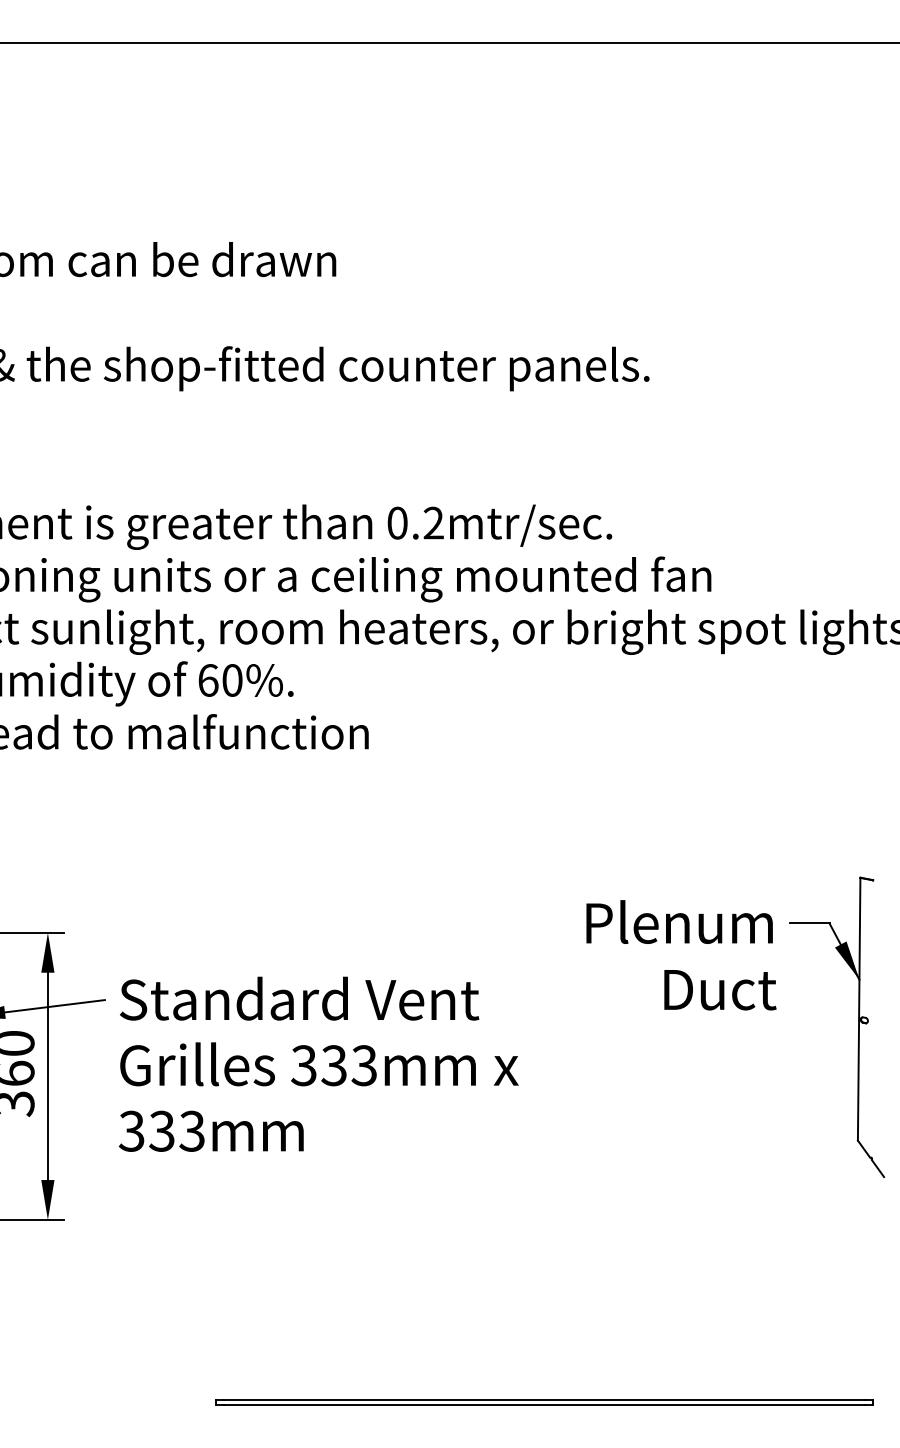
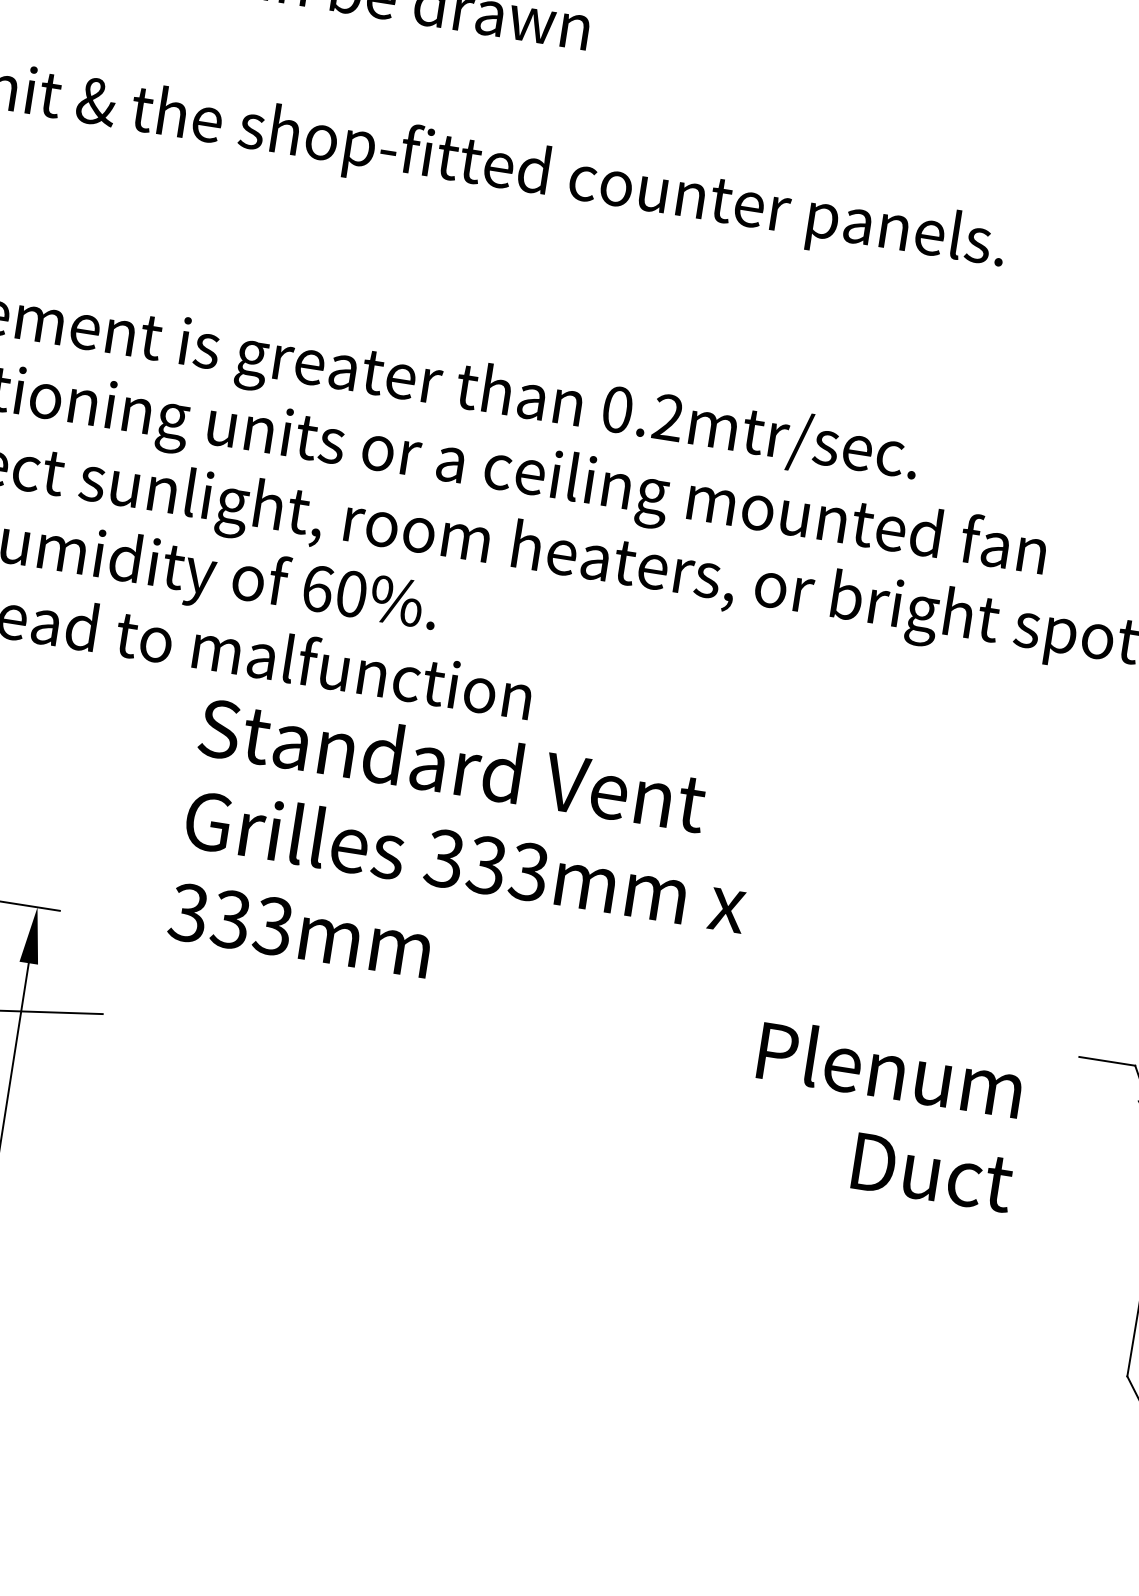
text: (681, 955) -> (886, 1115), moved
text: (318, 1063) -> (465, 858), moved

